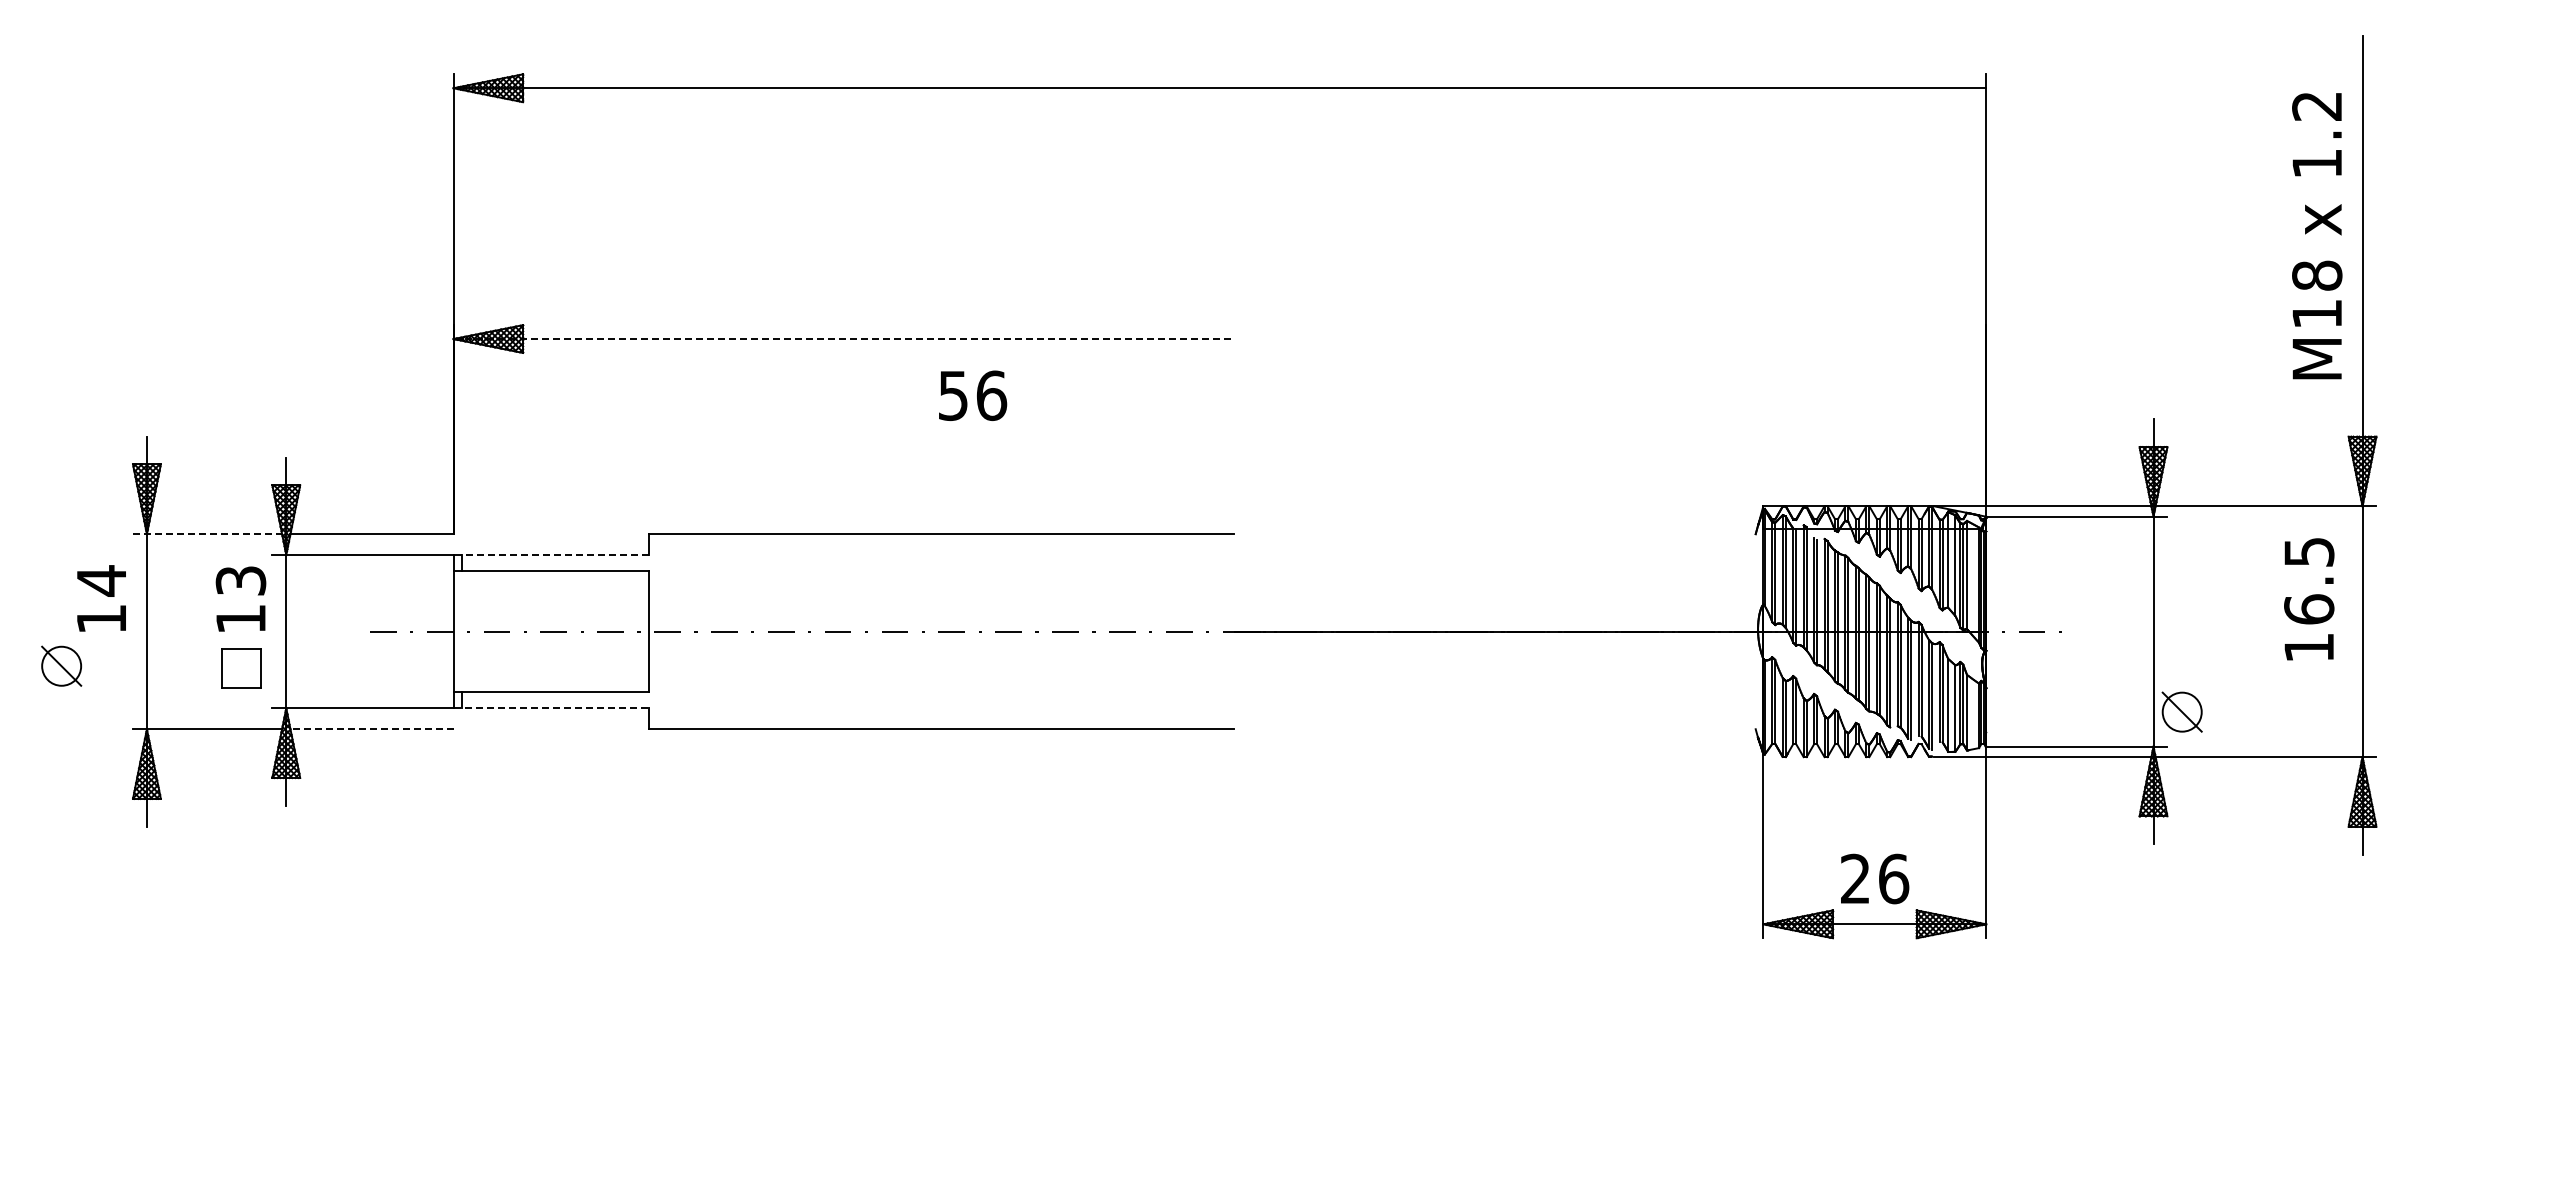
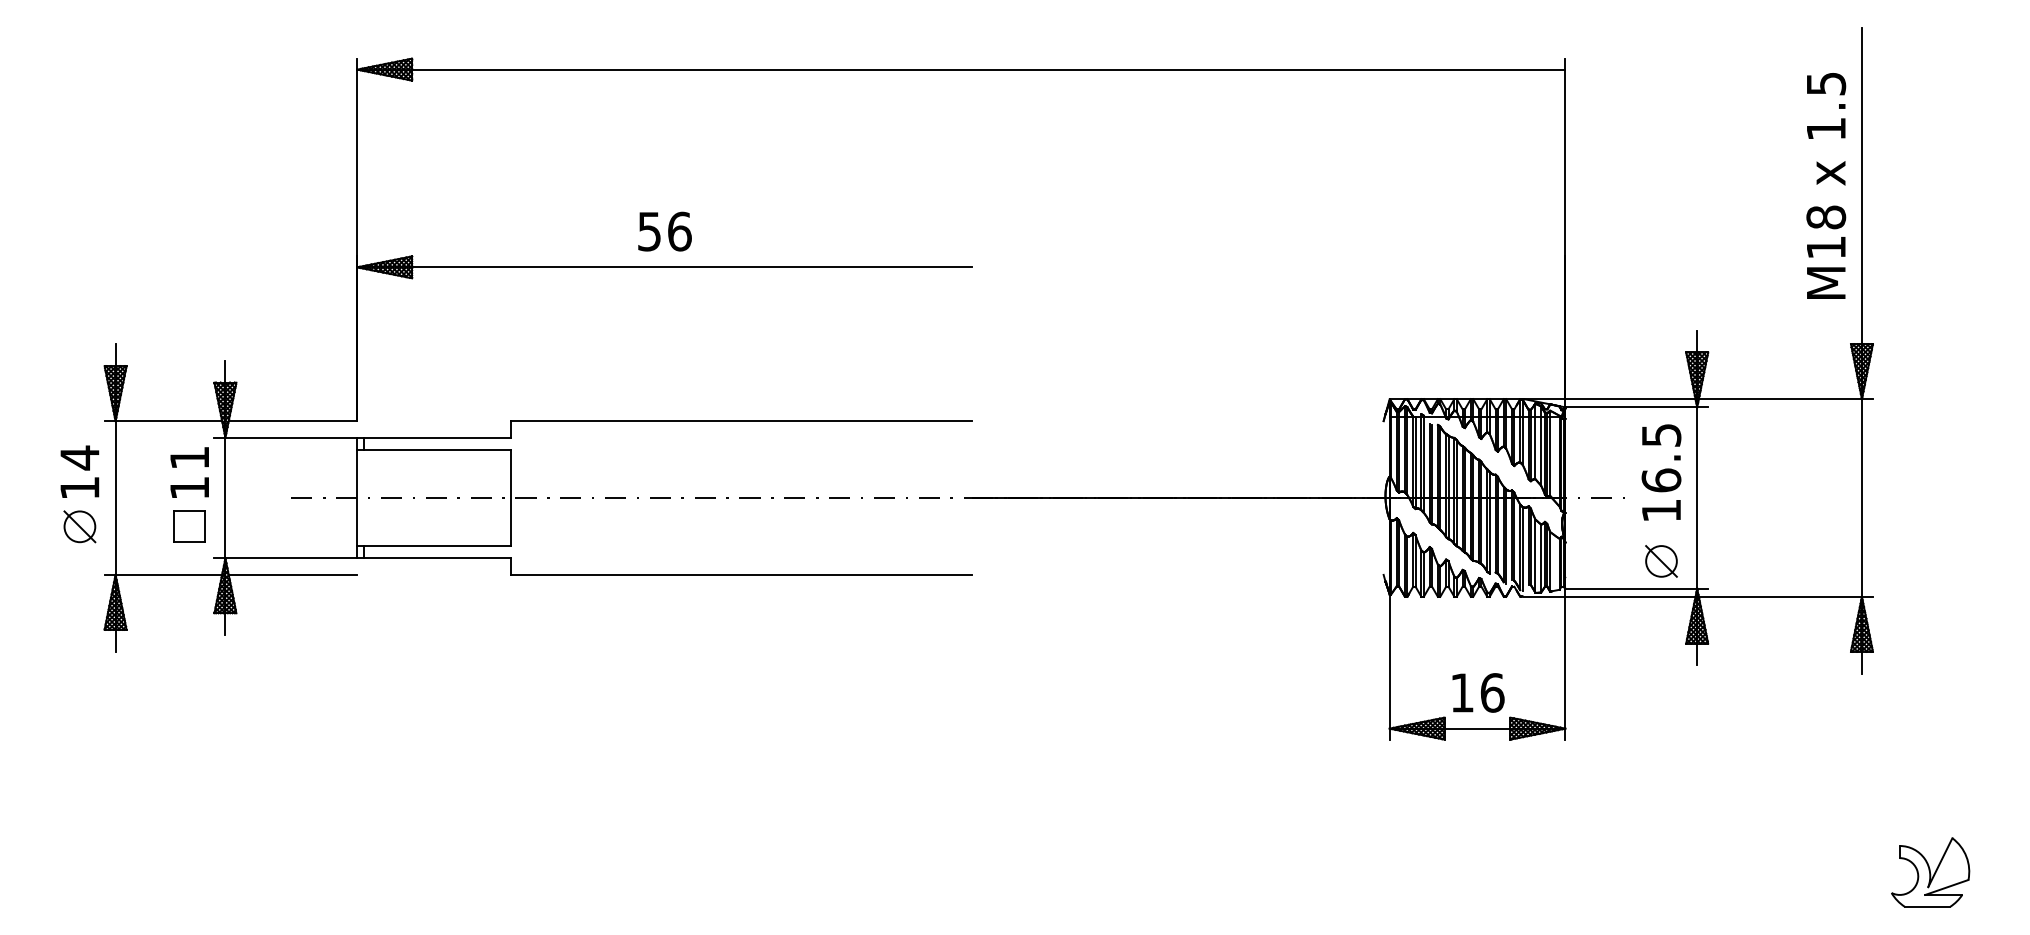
text: (2317, 106) -> (1826, 84), 1.2 -> 1.5
line: (844, 339) -> (665, 267), dashed -> solid
text: (973, 395) -> (665, 231), moved
line: (207, 534) -> (163, 421), dashed -> solid
line: (551, 555) -> (434, 437), dashed -> solid
text: (240, 580) -> (189, 457), 13 -> 11
text: (2309, 599) -> (1661, 472), moved
part: (61, 665) -> (79, 526), moved
line: (551, 708) -> (434, 558), dashed -> solid
part: (2181, 711) -> (1660, 560), moved
line: (371, 729) -> (292, 575), dashed -> solid
text: (1855, 878) -> (1462, 692), 26 -> 16
part: (2449, 1106) -> (1930, 872), added

